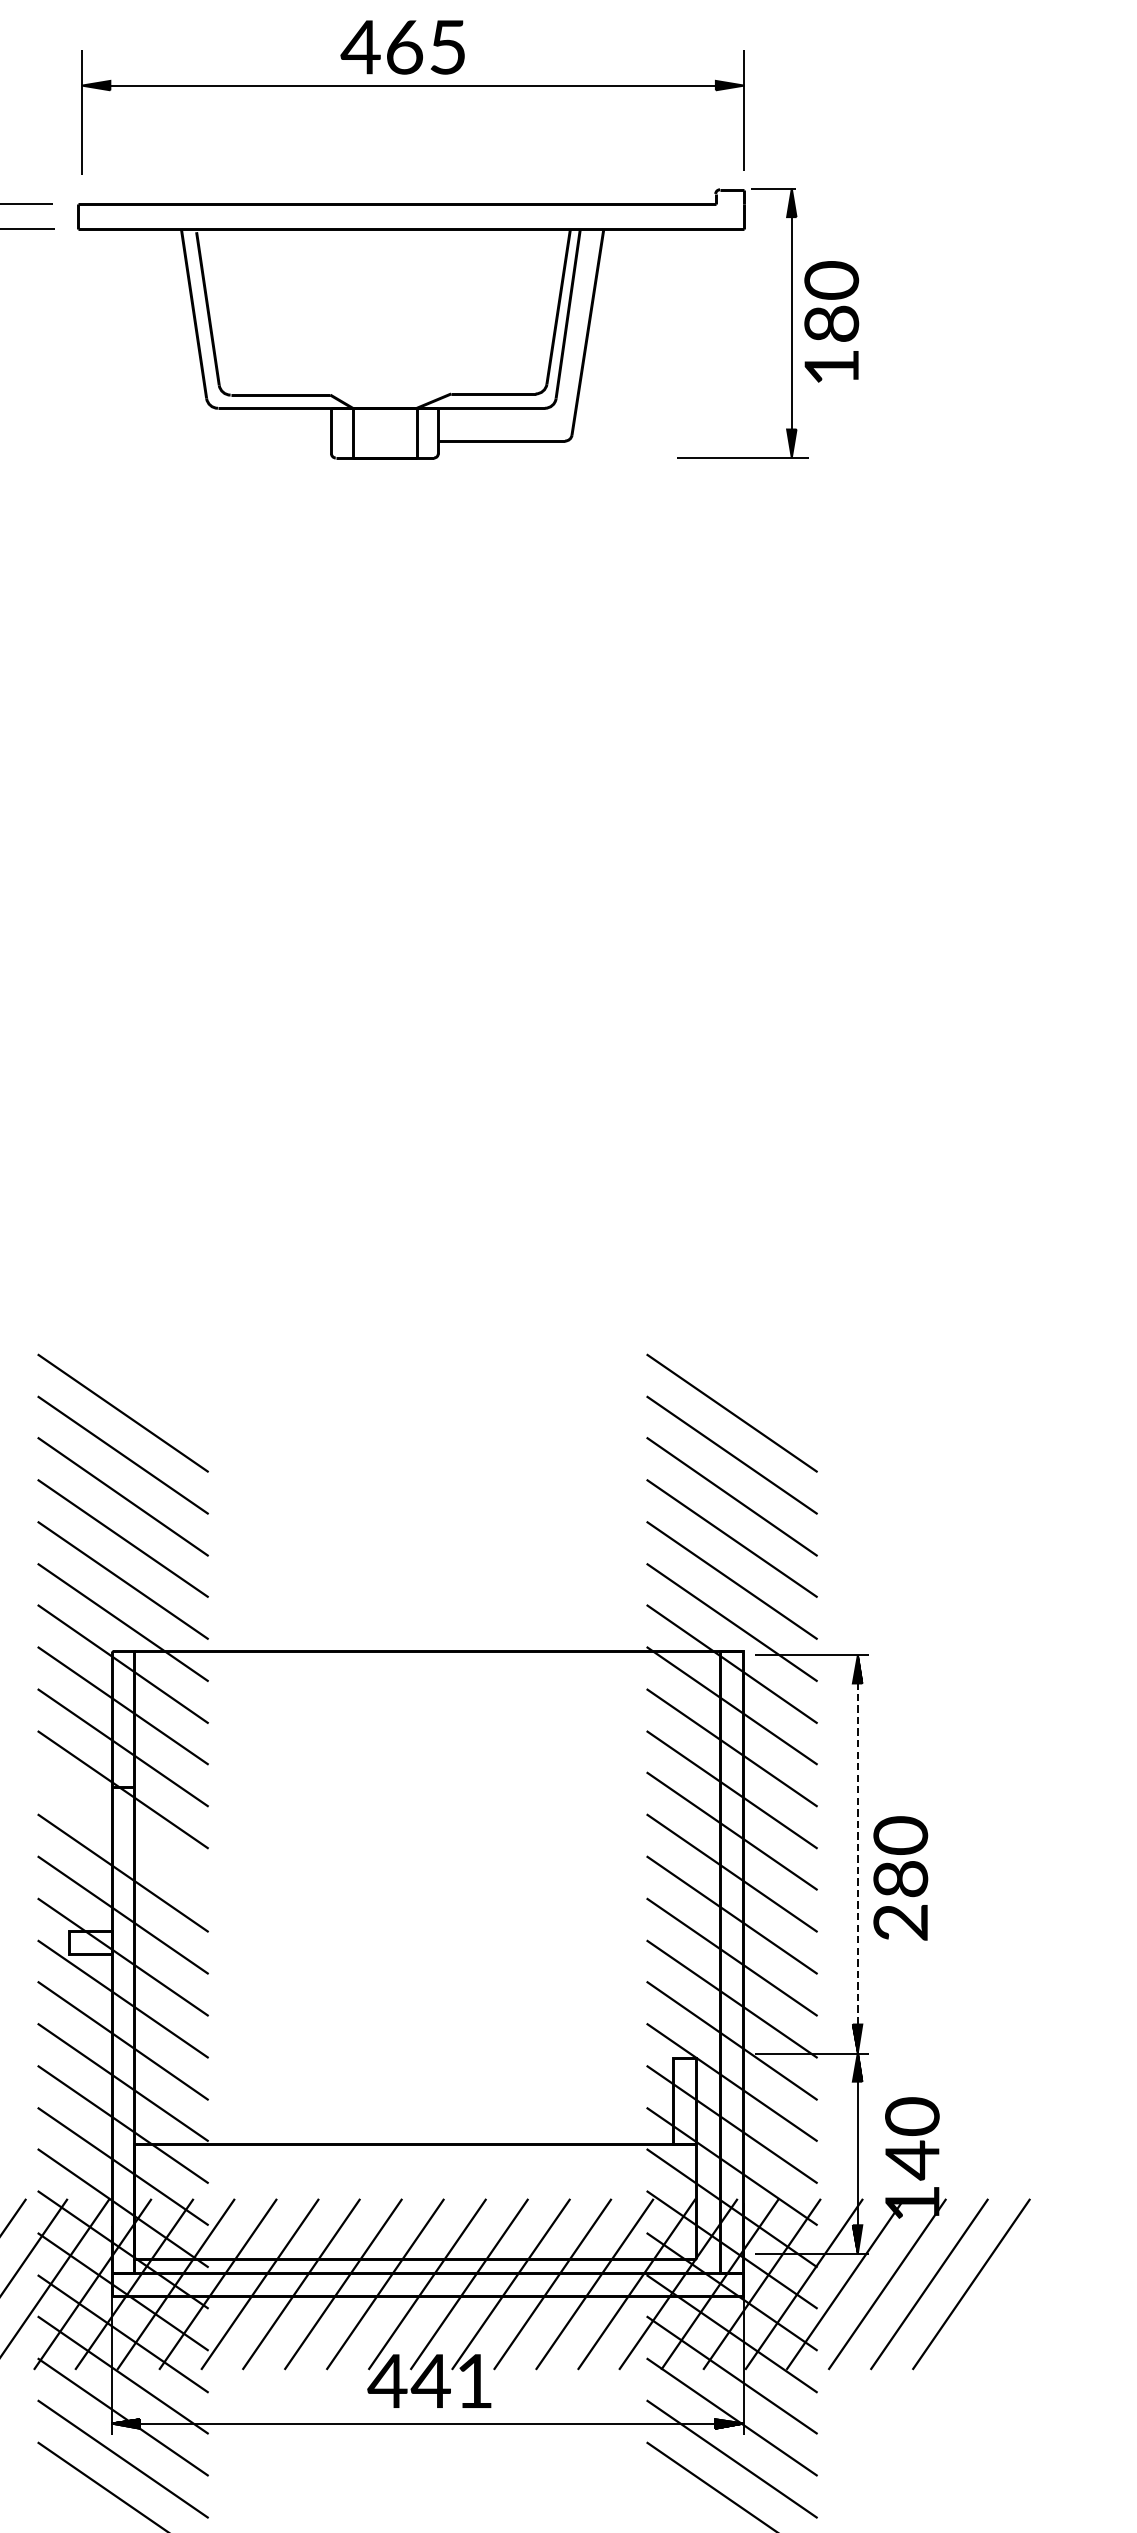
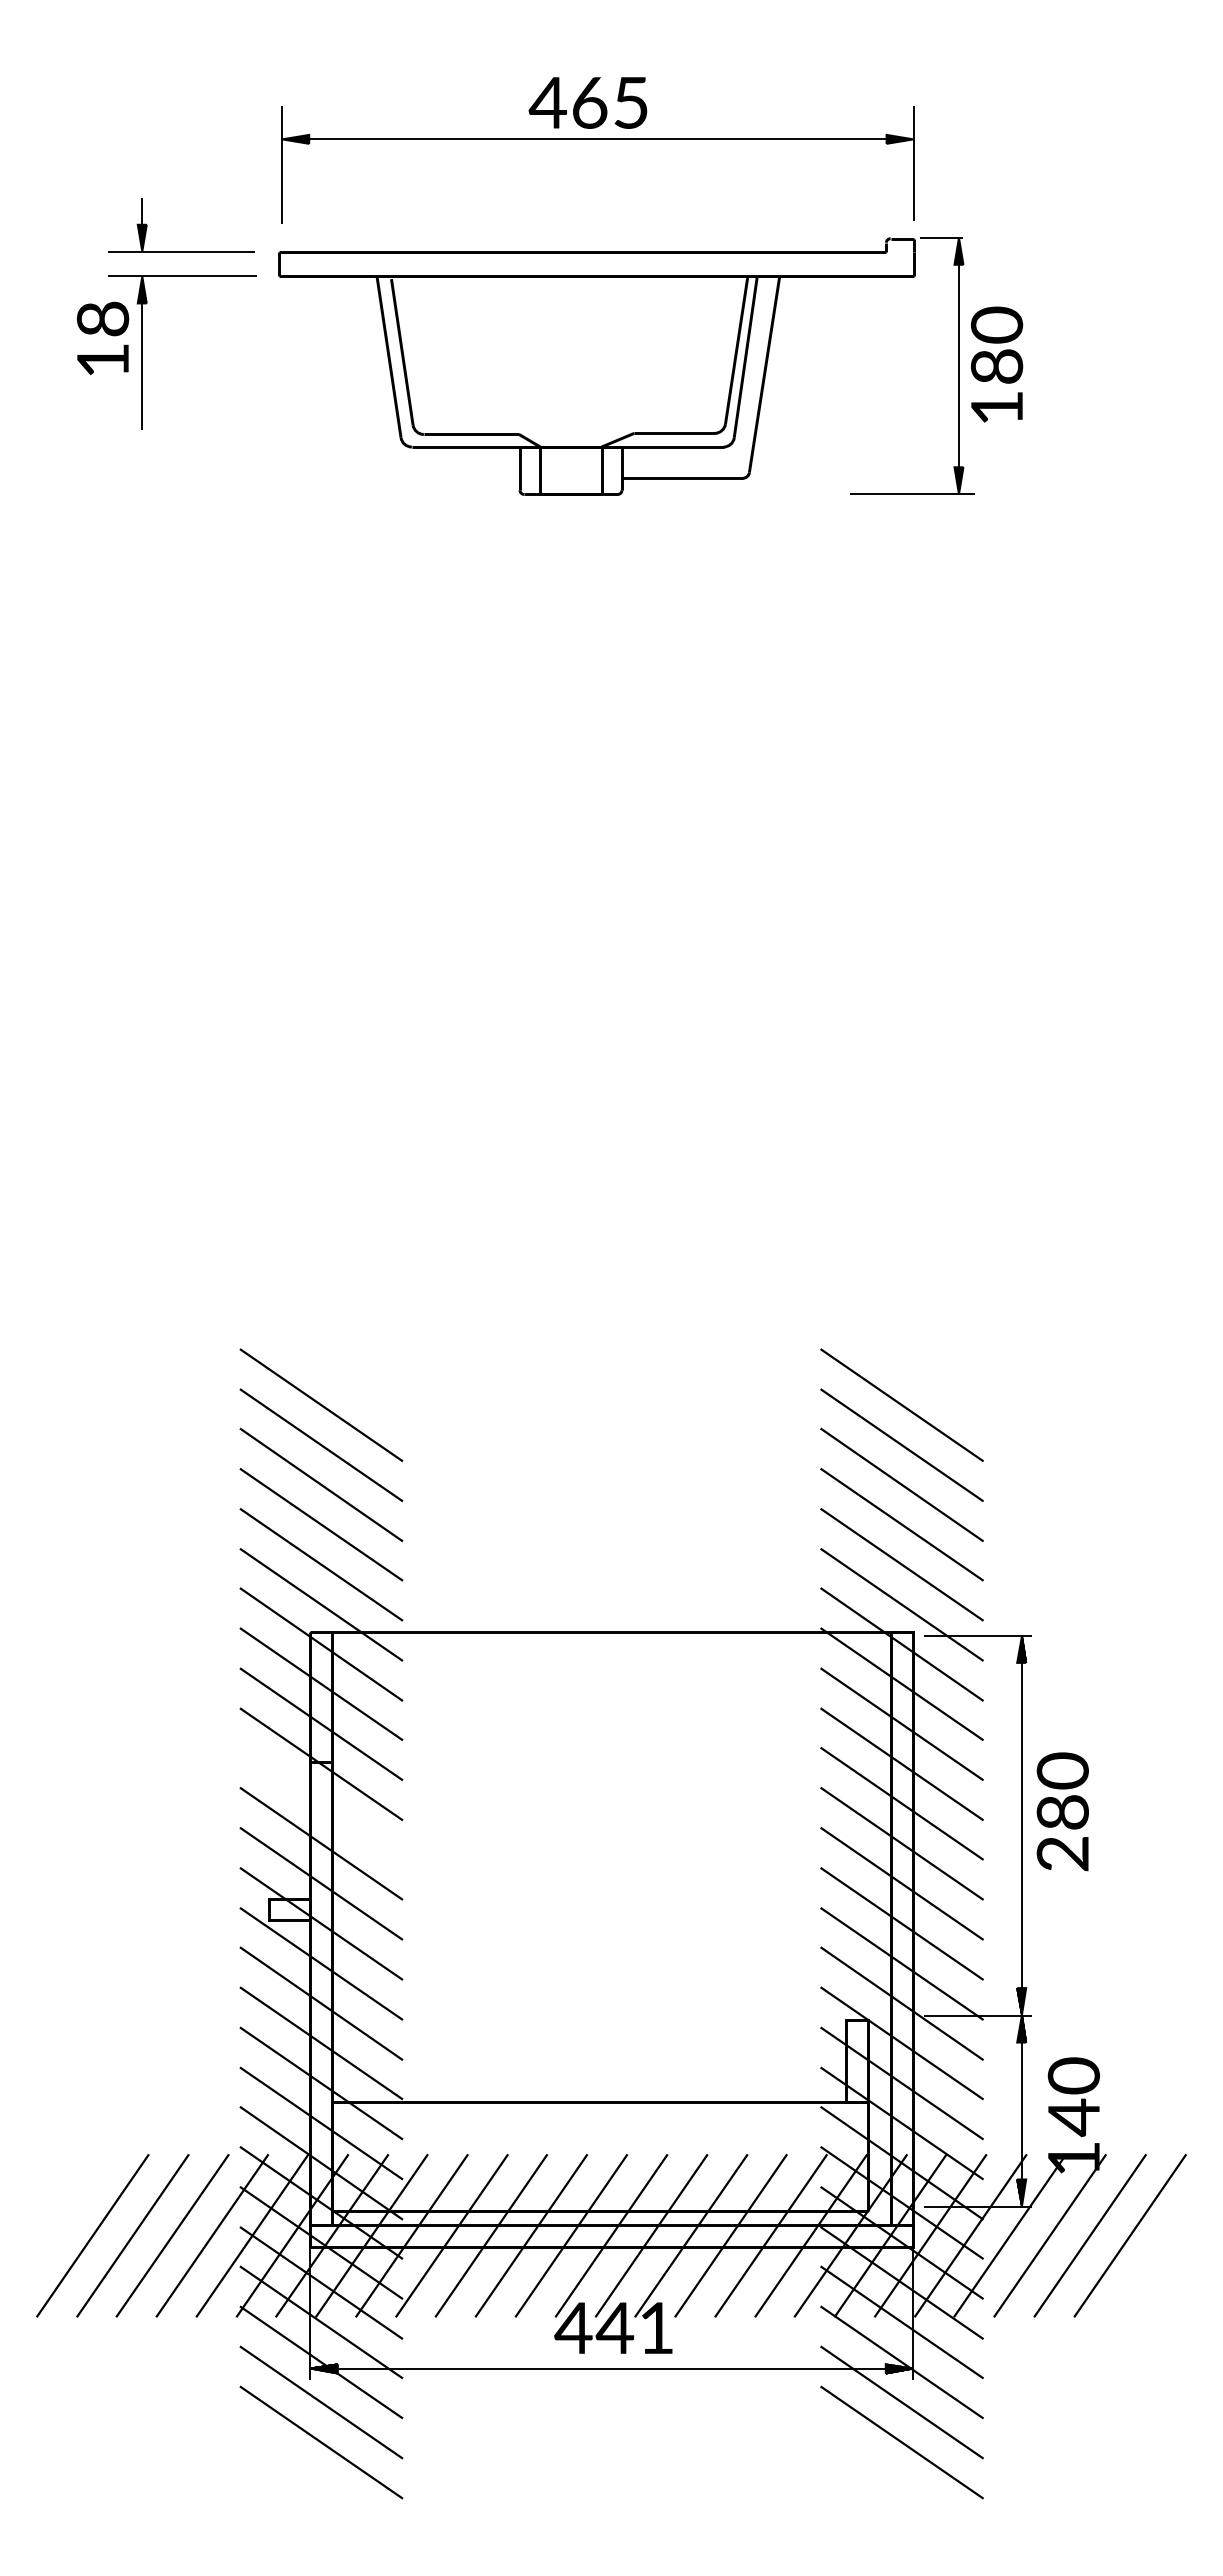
line: (857, 1852) -> (1021, 1824), dashed -> solid
text: (900, 1878) -> (1062, 1811), moved

